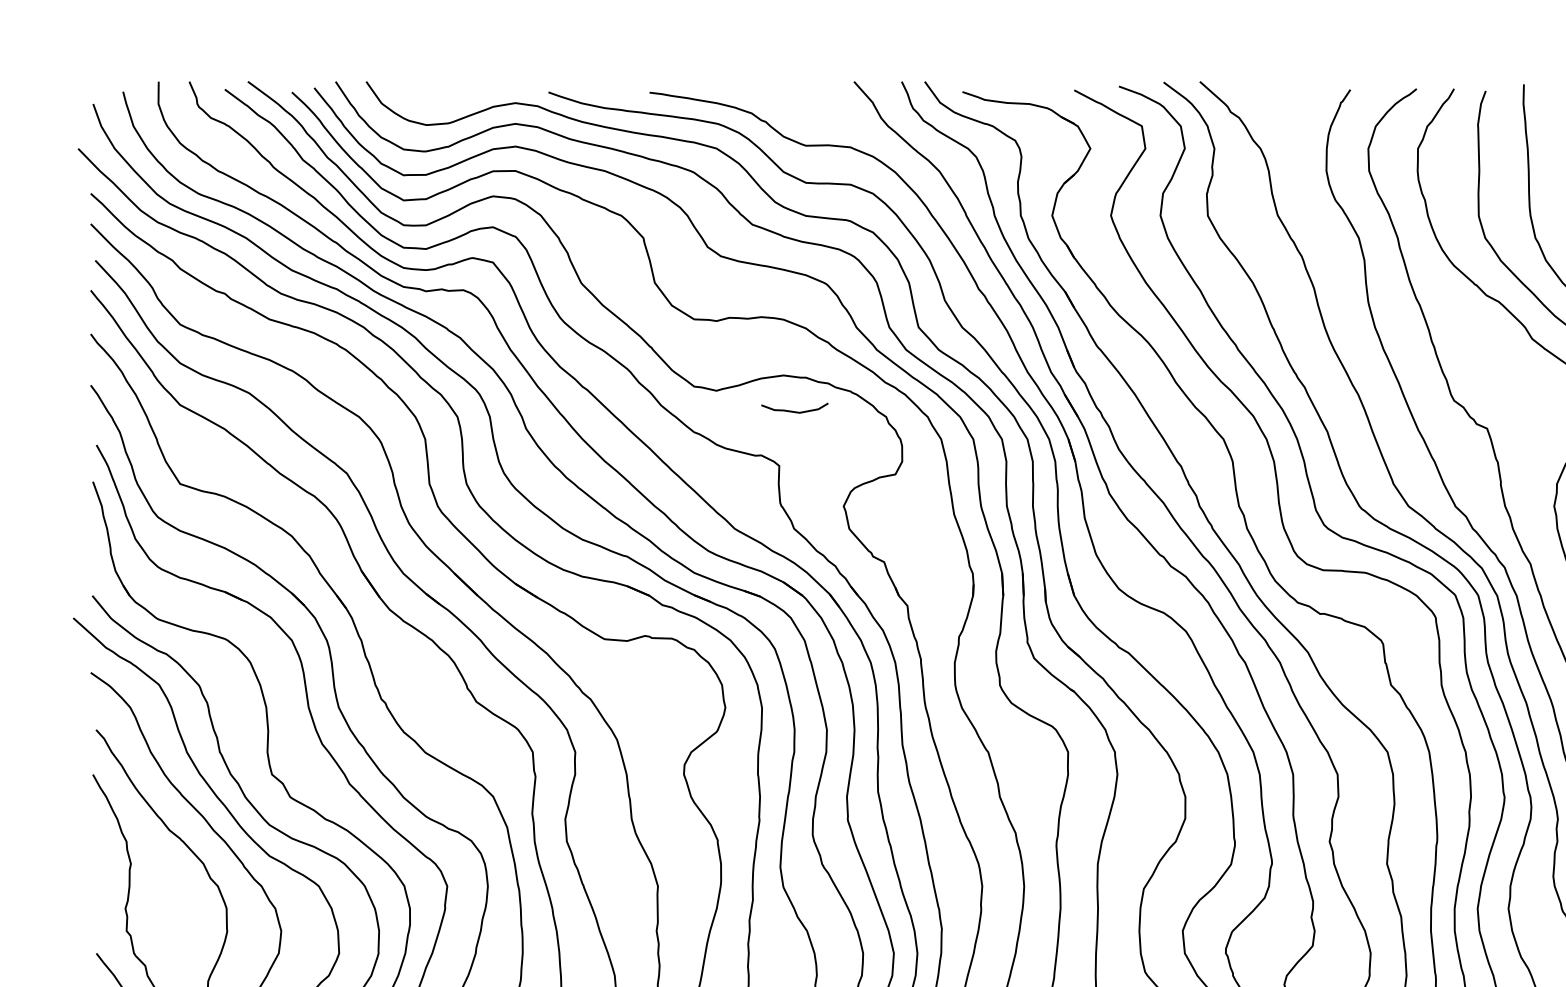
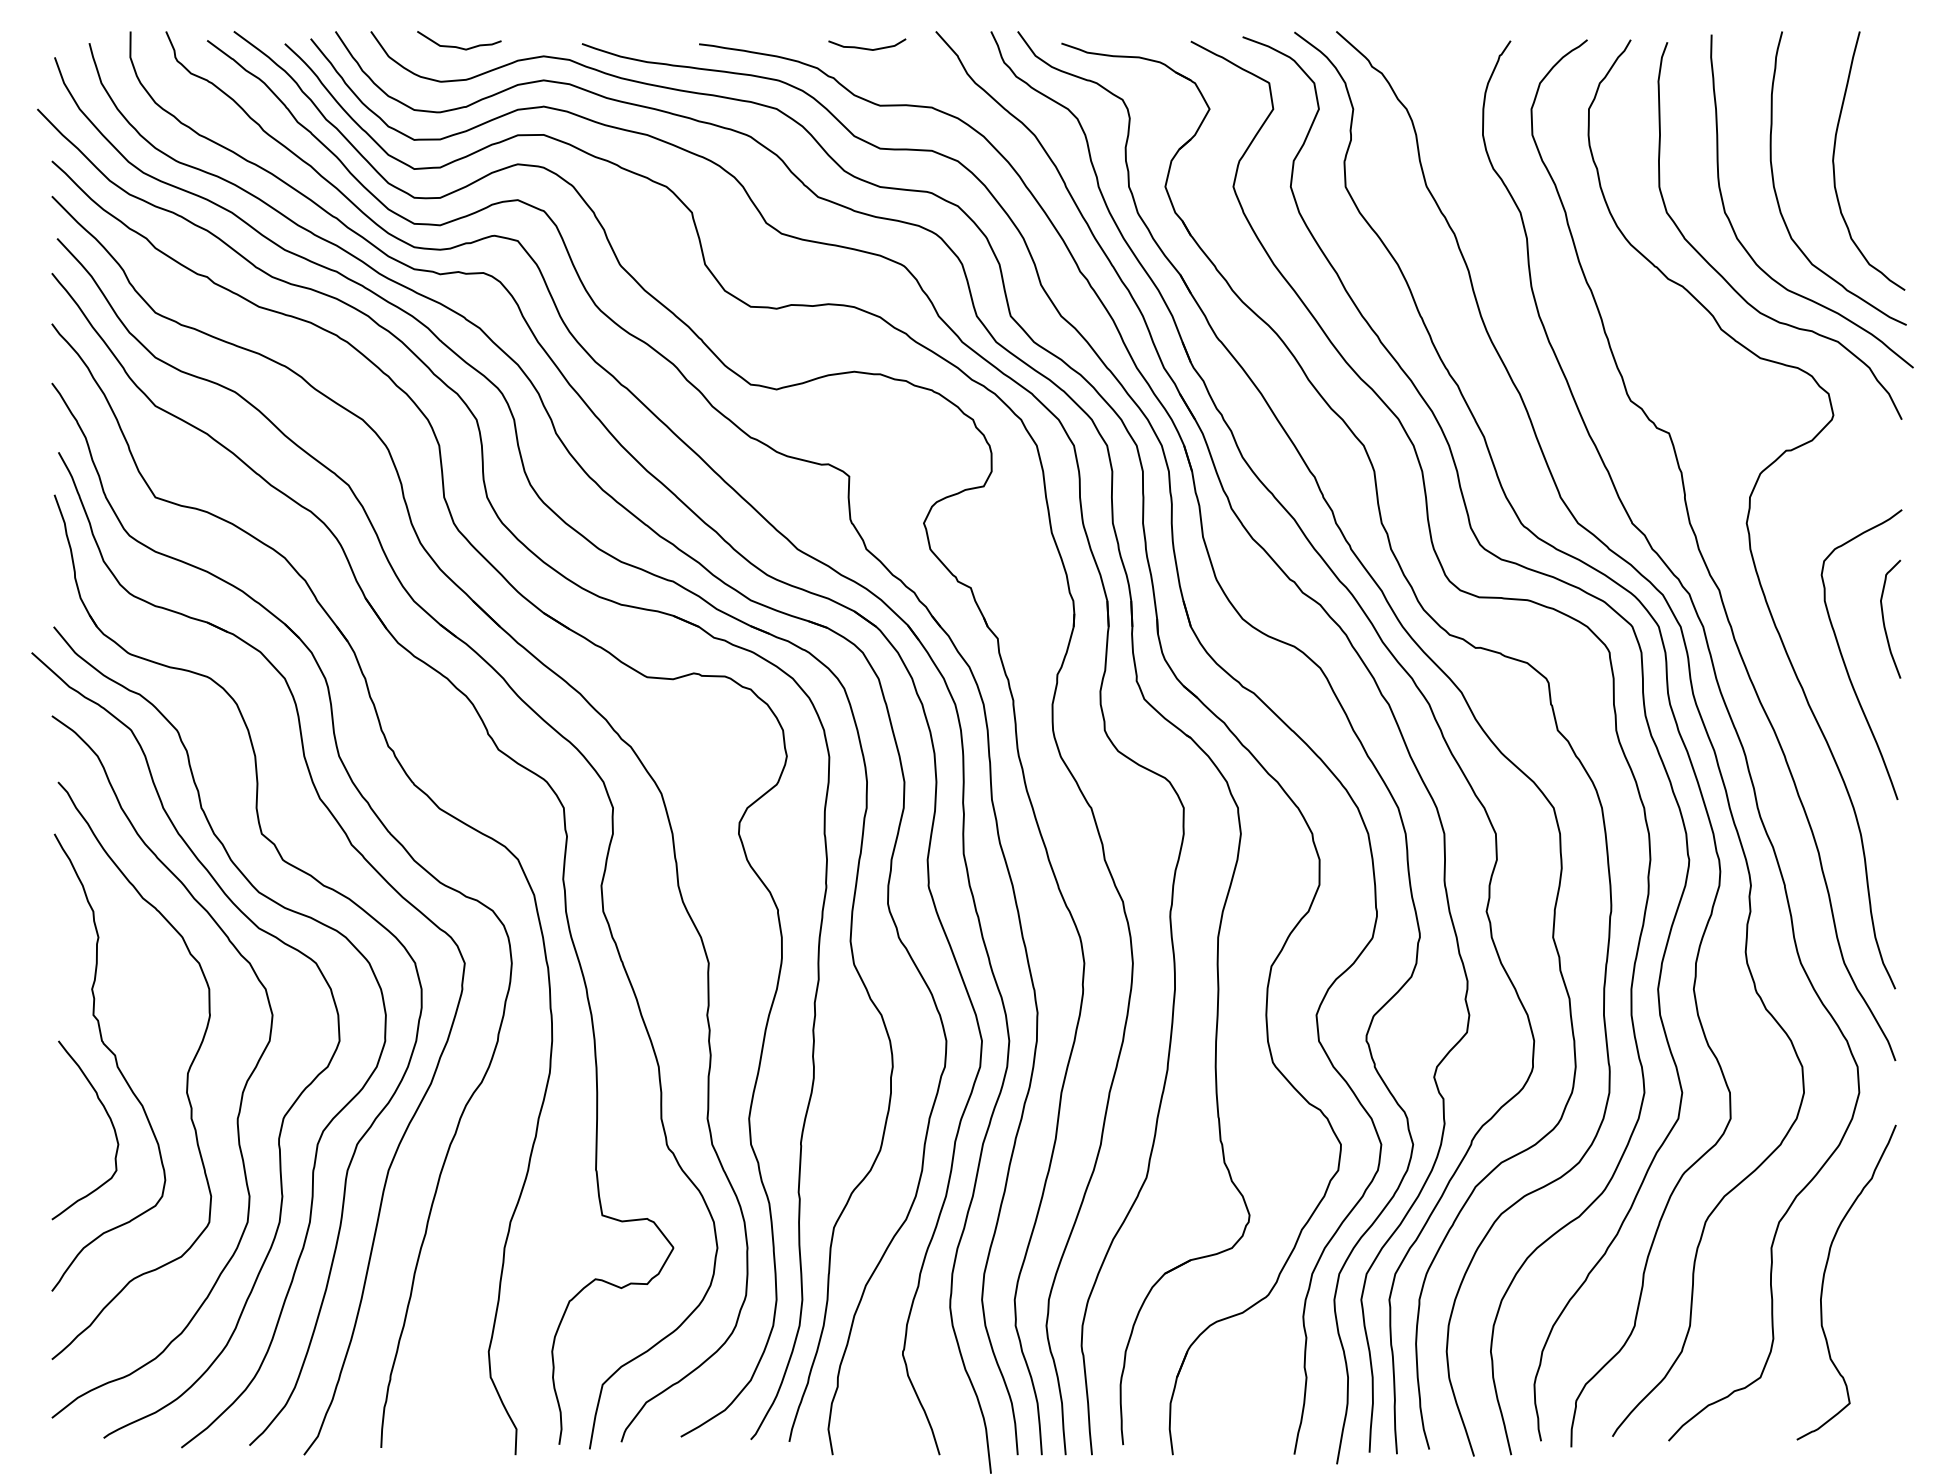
curve: (441, 94) -> (458, 46), added
curve: (795, 411) -> (867, 48), moved

